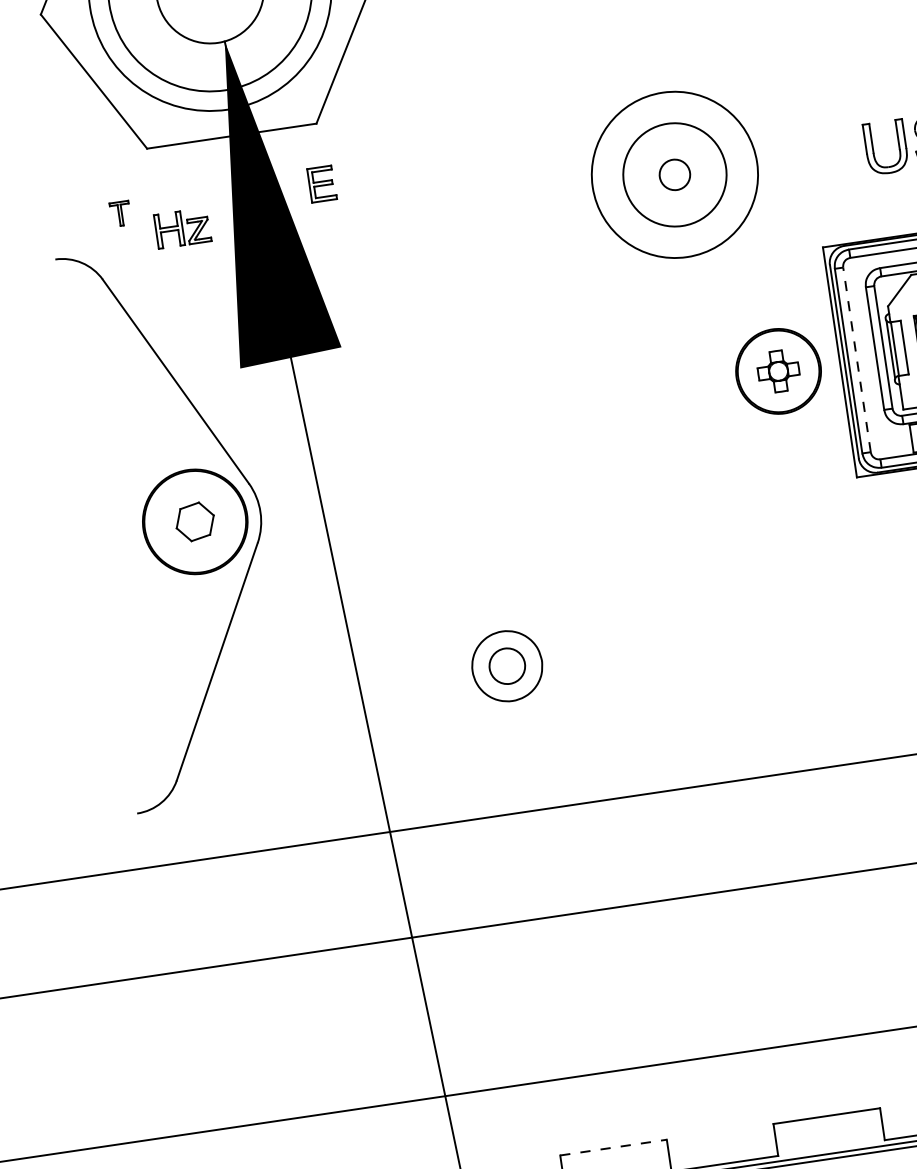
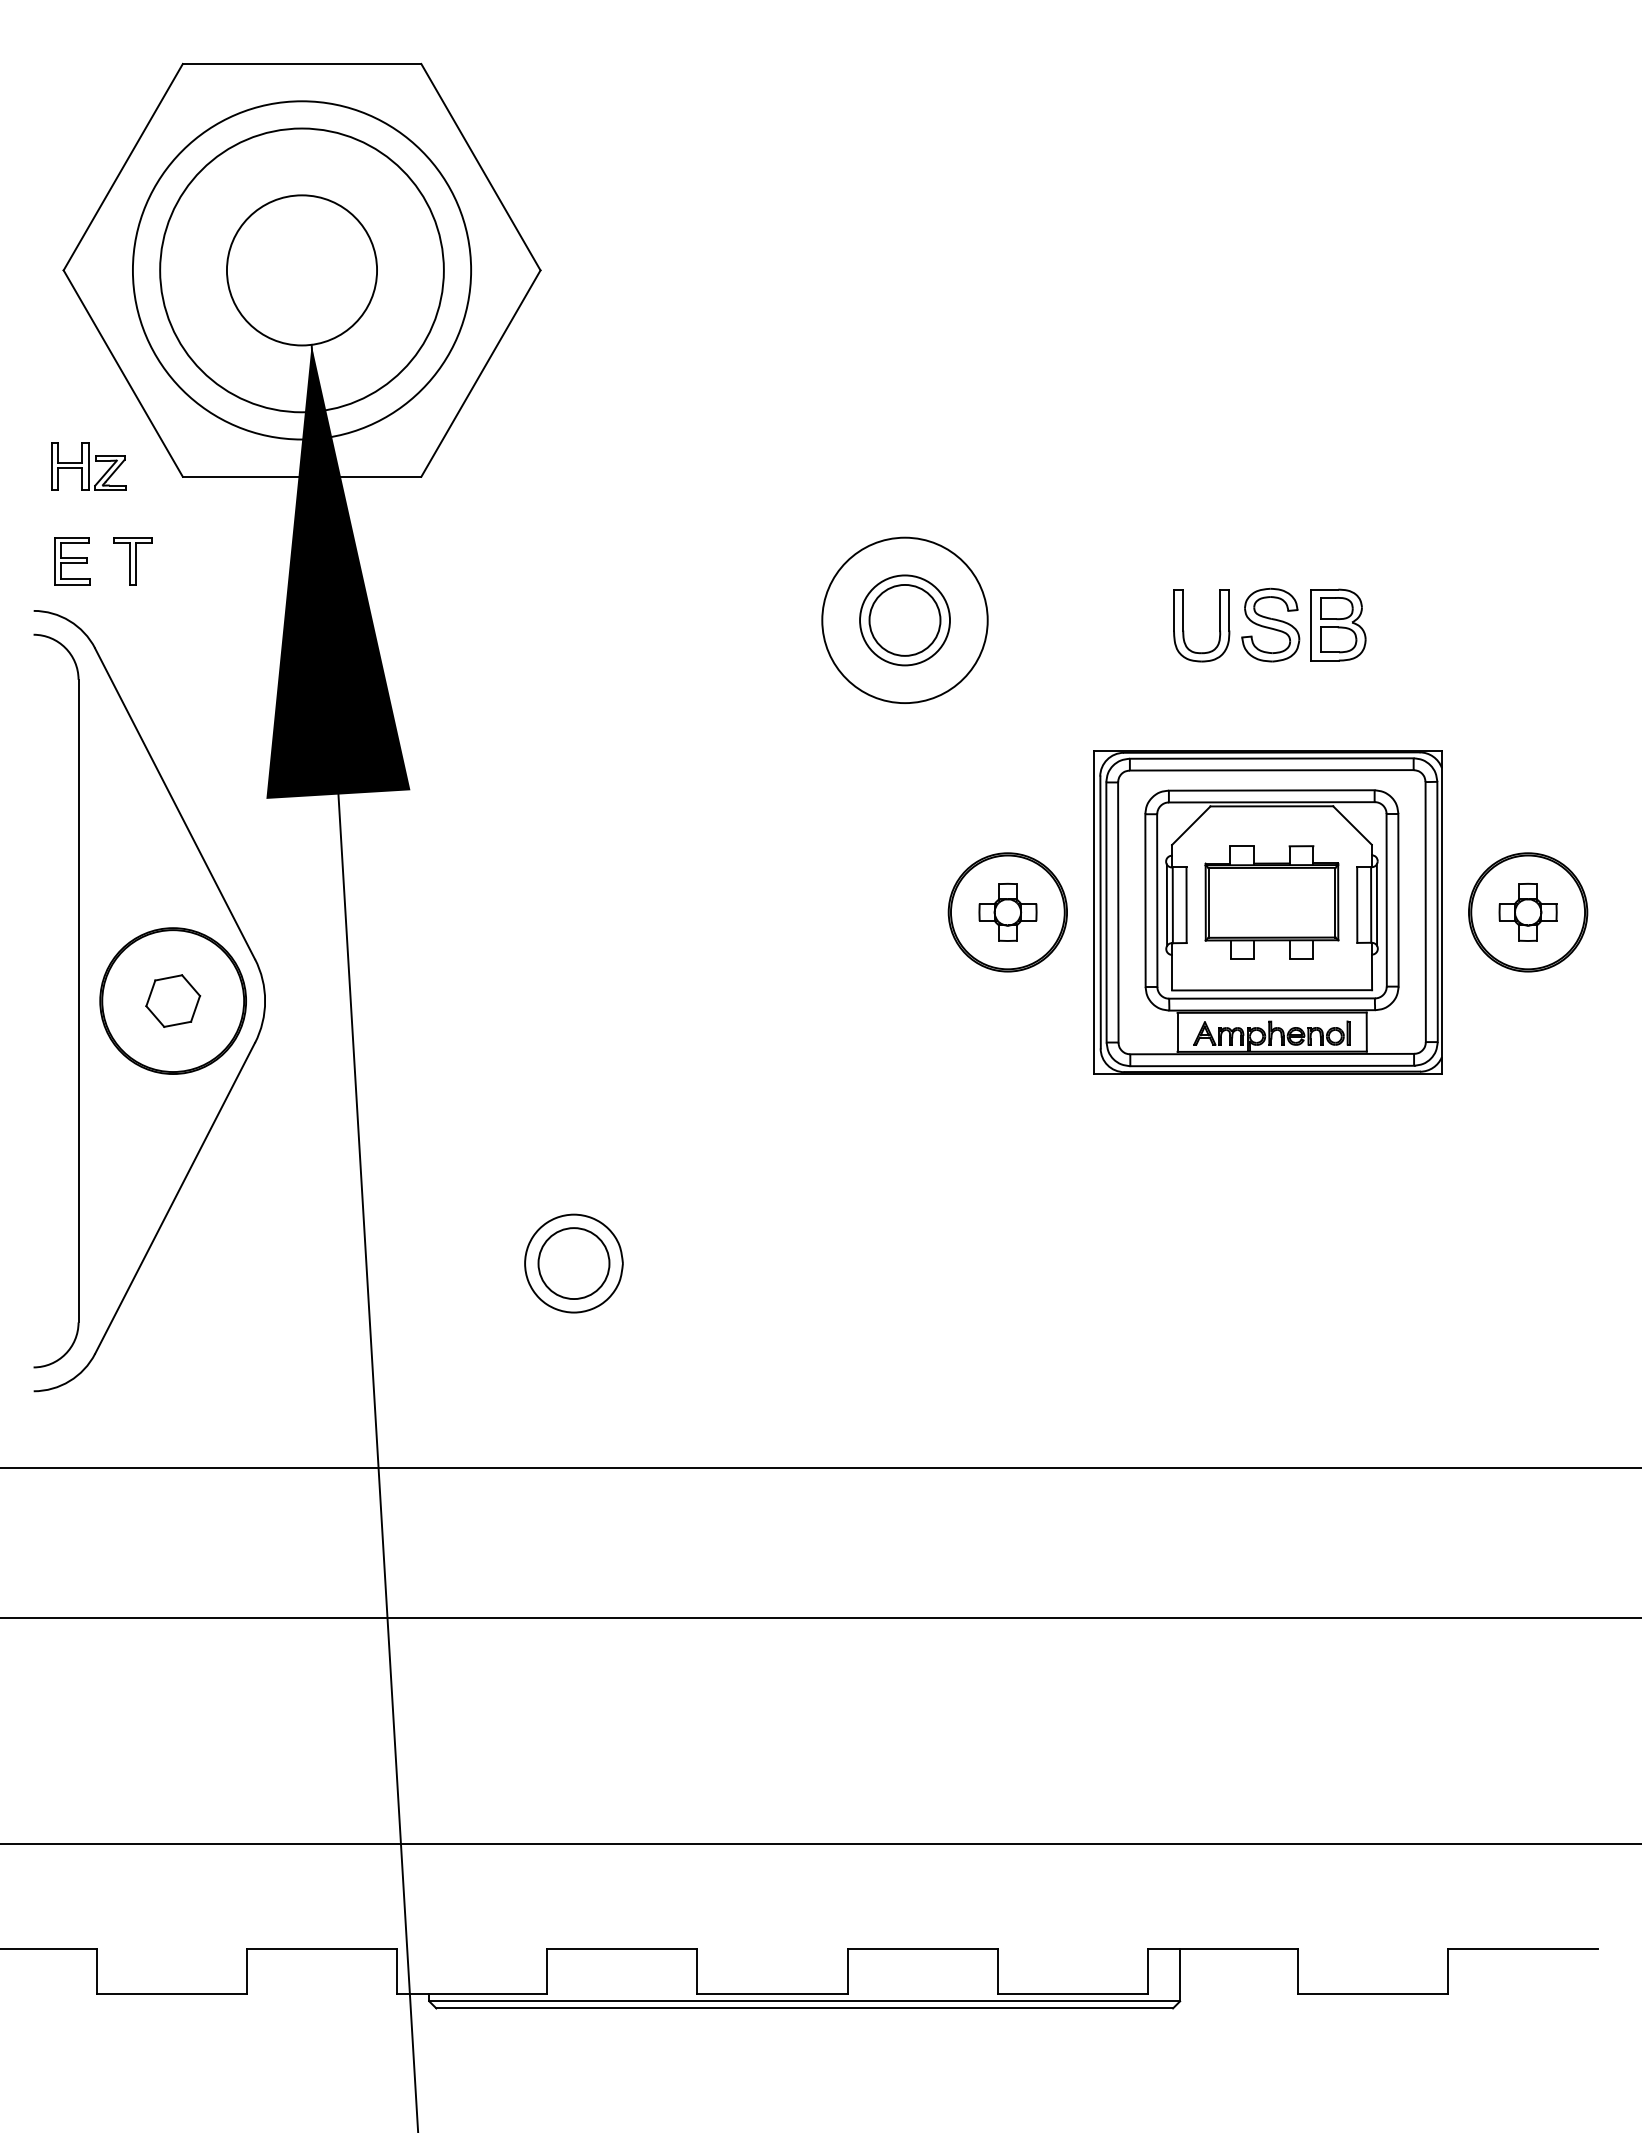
circle: (674, 174) -> (904, 619), size x1.67
circle: (674, 175) -> (904, 620), size x0.62
circle: (674, 175) -> (904, 620), size x0.71
part: (321, 184) -> (72, 561), moved
part: (120, 214) -> (132, 561), size x1.43
part: (182, 228) -> (88, 466), moved
line: (857, 359) -> (1118, 911), dashed -> solid
part: (127, 531) -> (78, 1000), added
circle: (506, 666) -> (573, 1263), size x1.43
line: (613, 1147) -> (622, 1948), dashed -> solid

